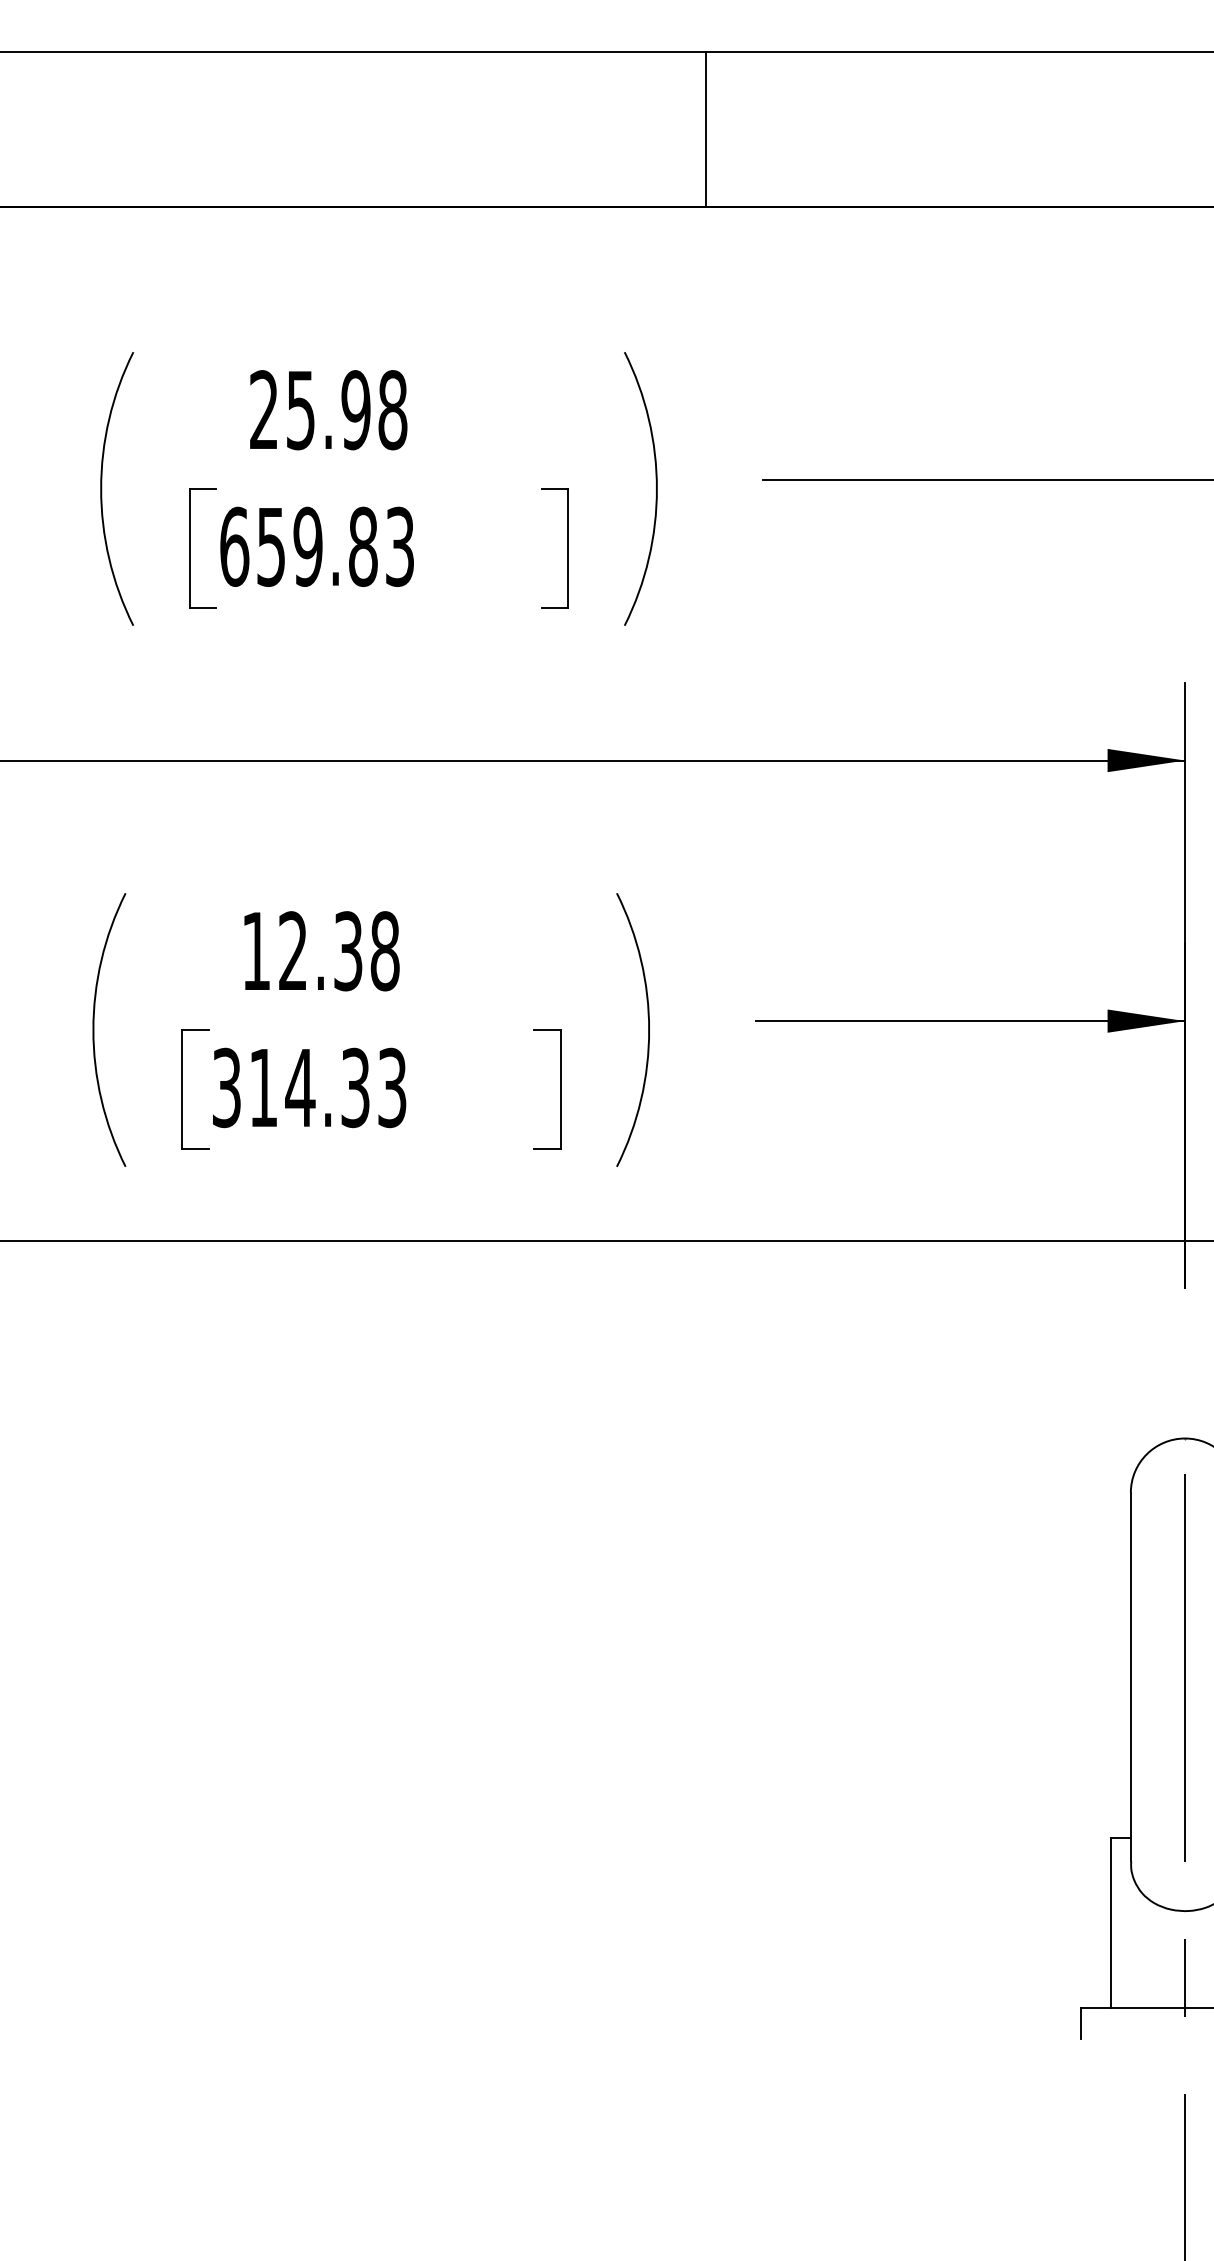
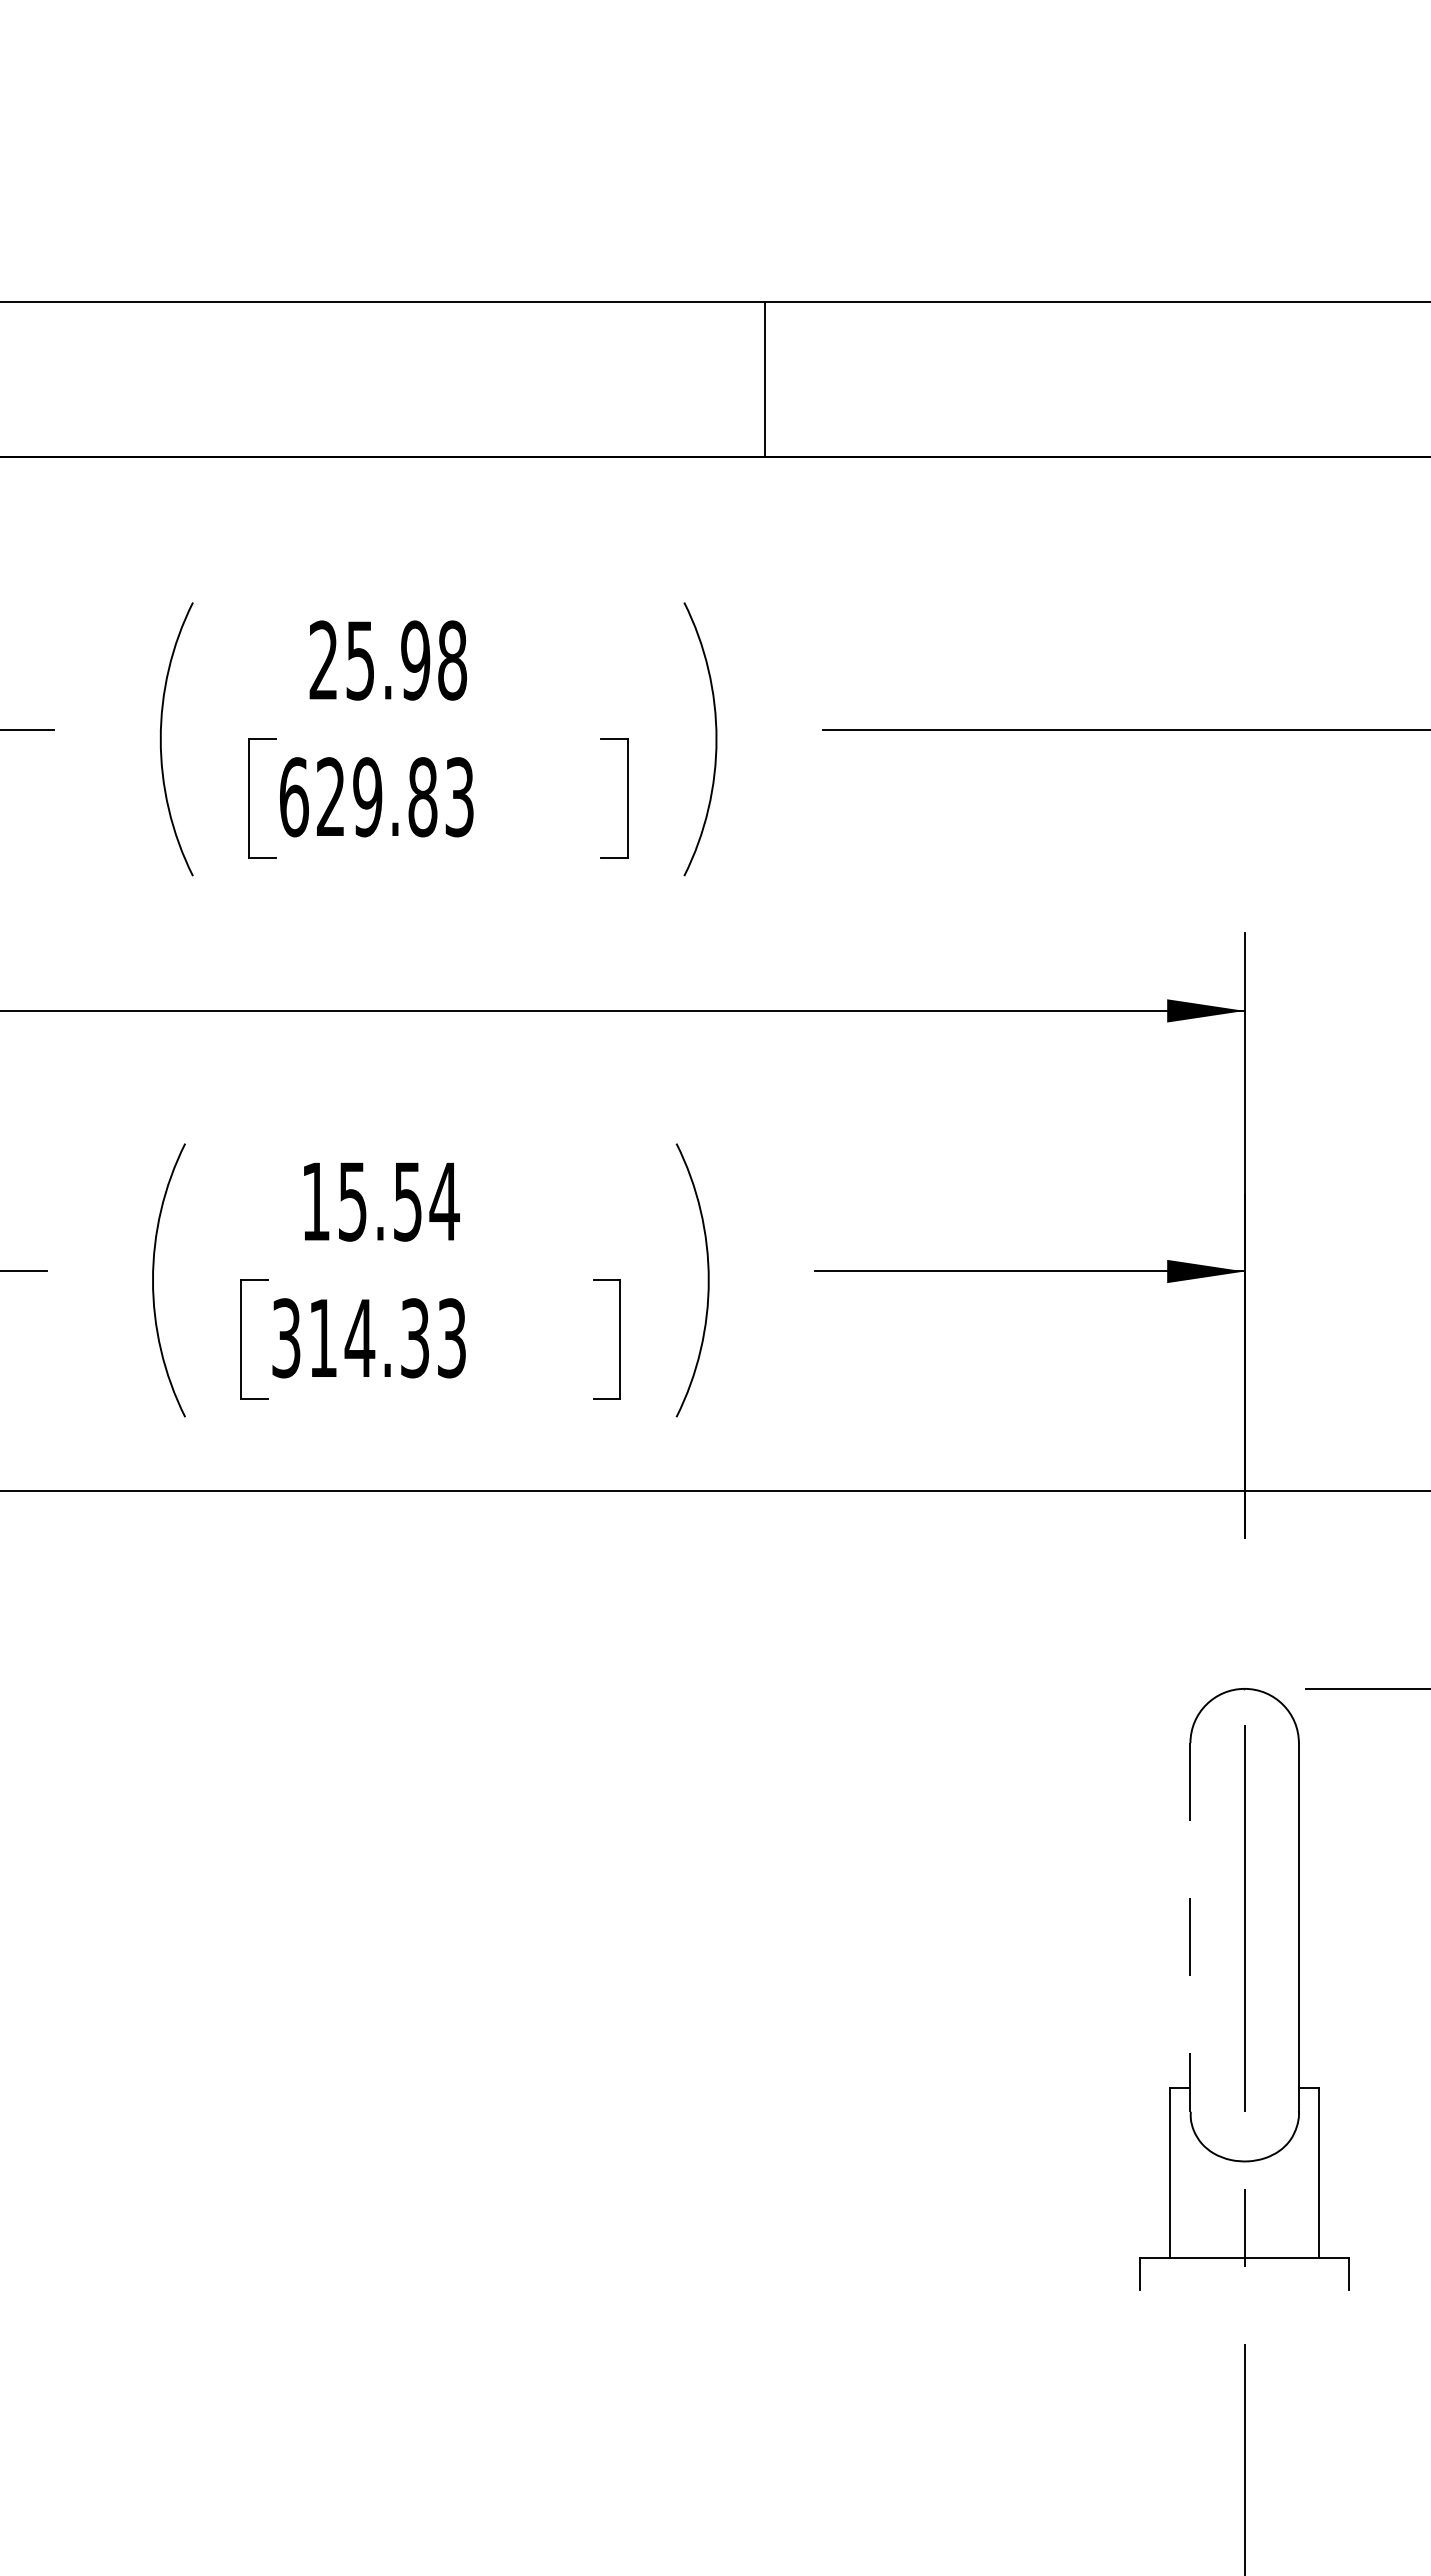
text: (270, 547) -> (330, 797), 659.83 -> 629.83
text: (338, 951) -> (398, 1201), 12.38 -> 15.54
line: (1130, 1677) -> (1190, 1927), solid -> dashed

